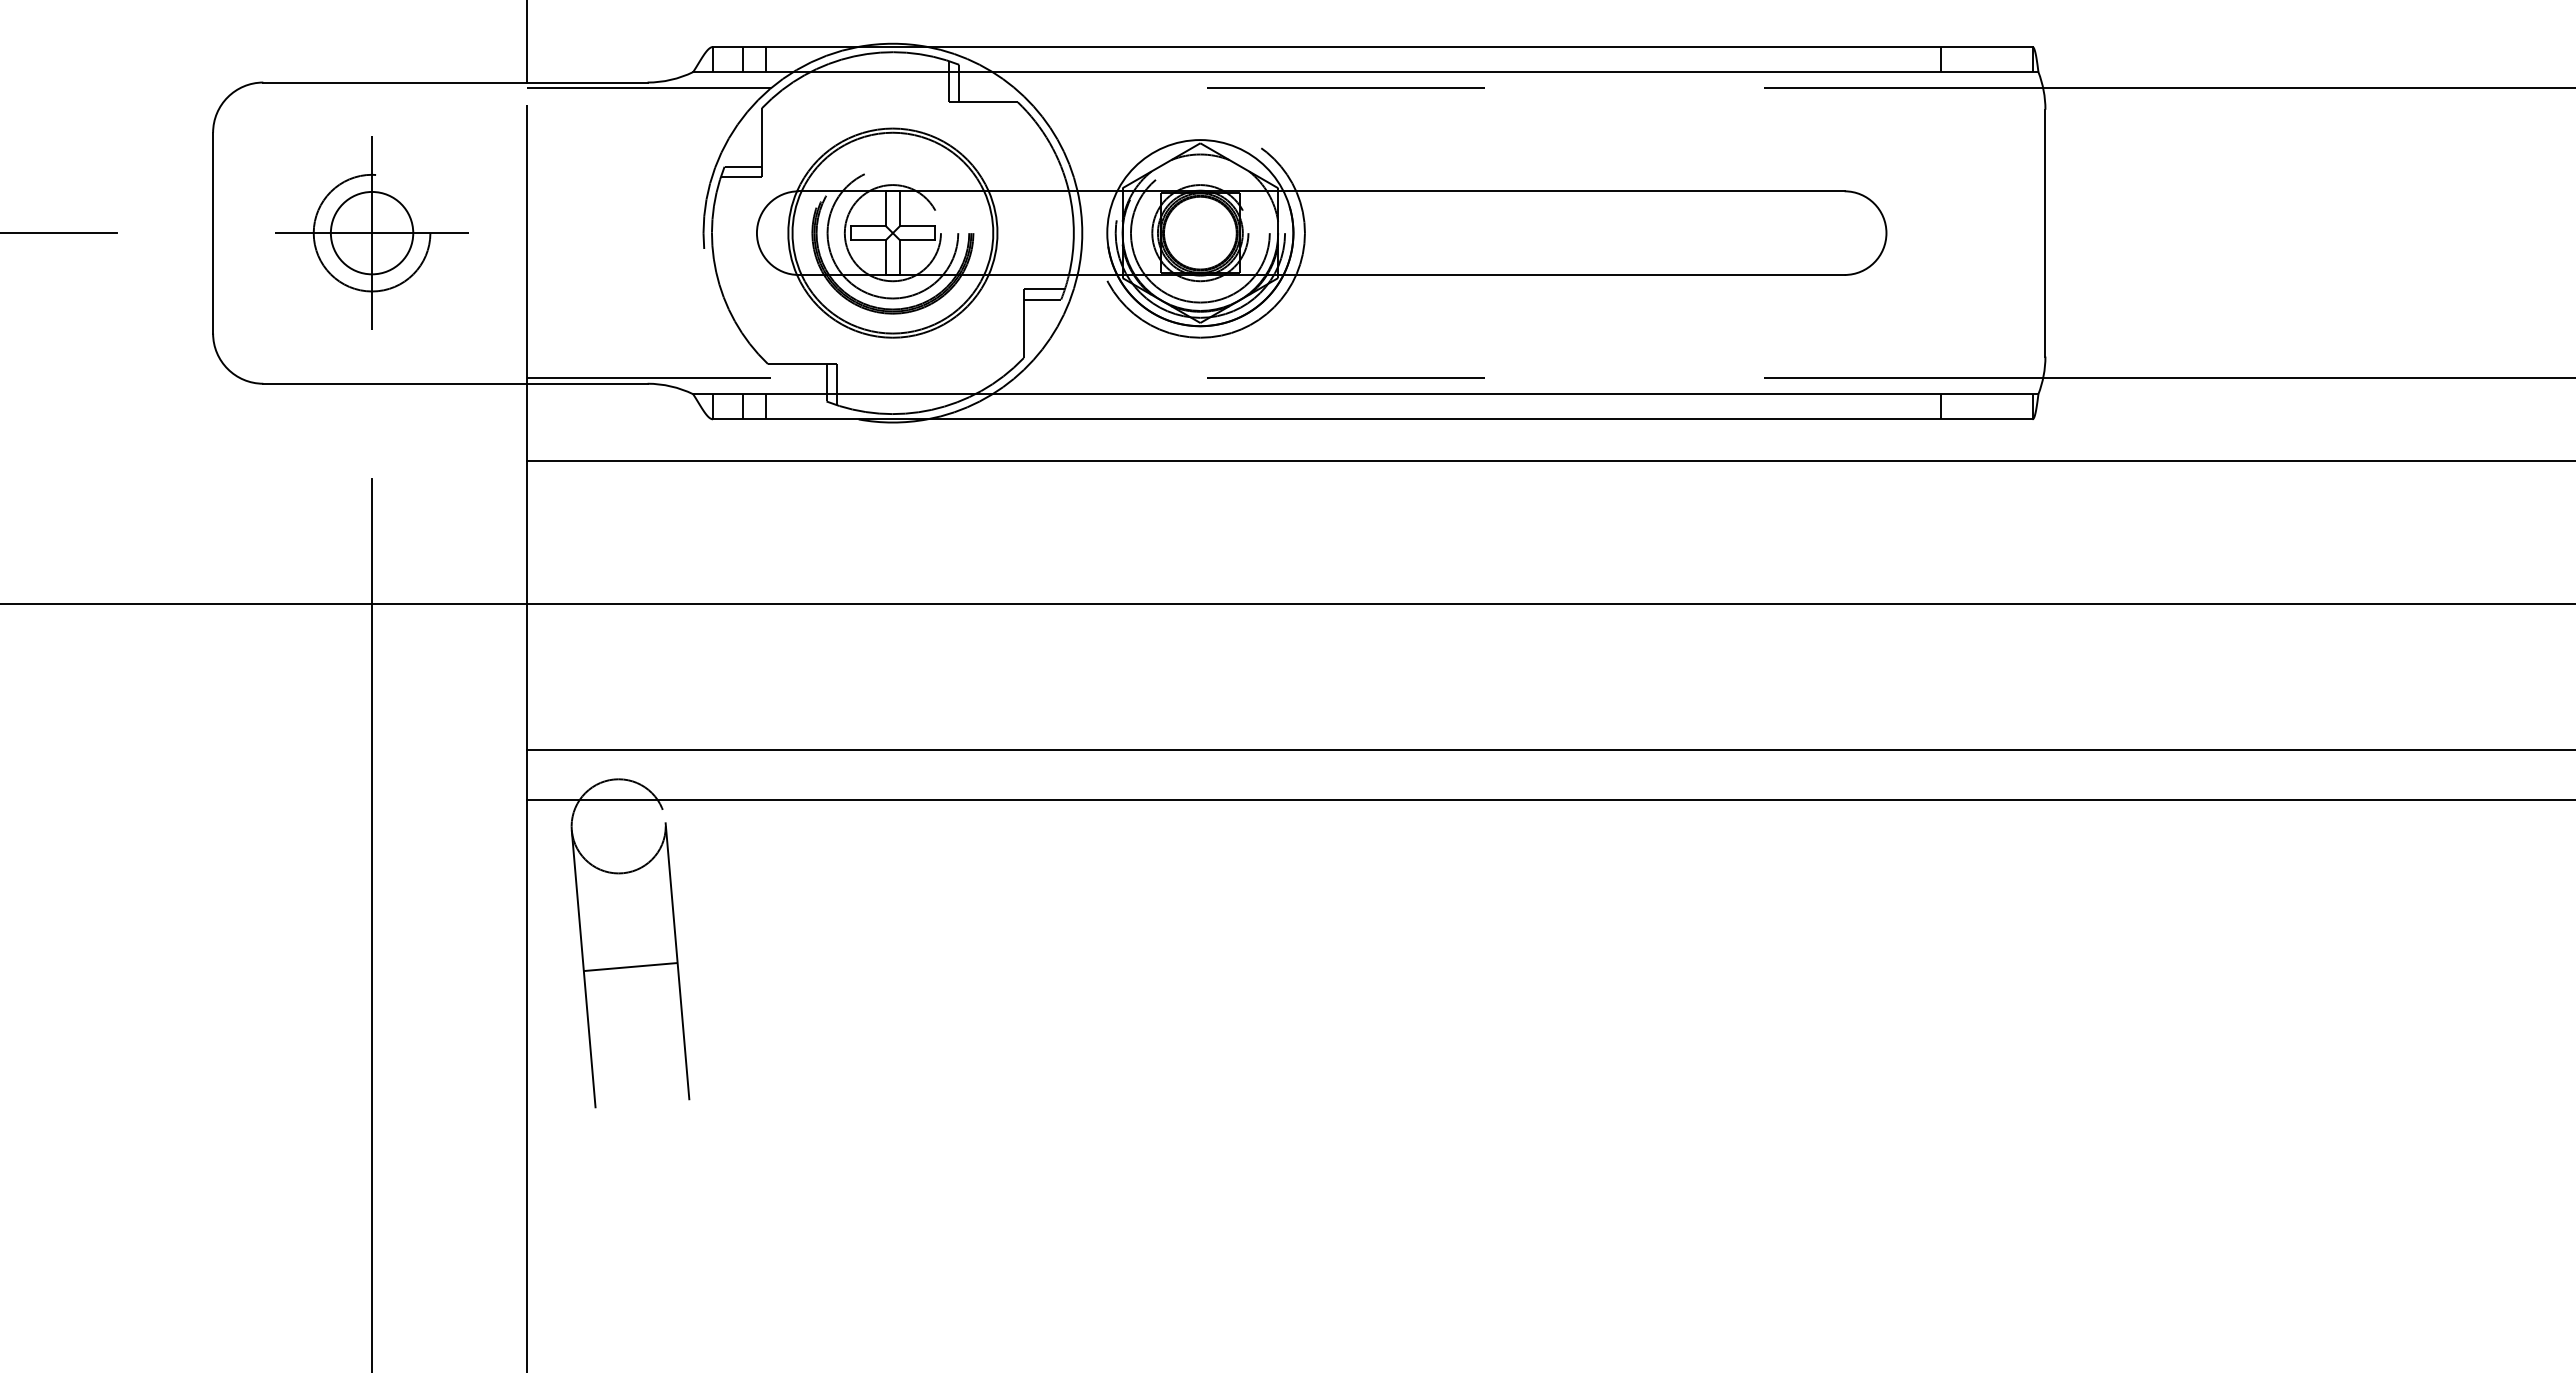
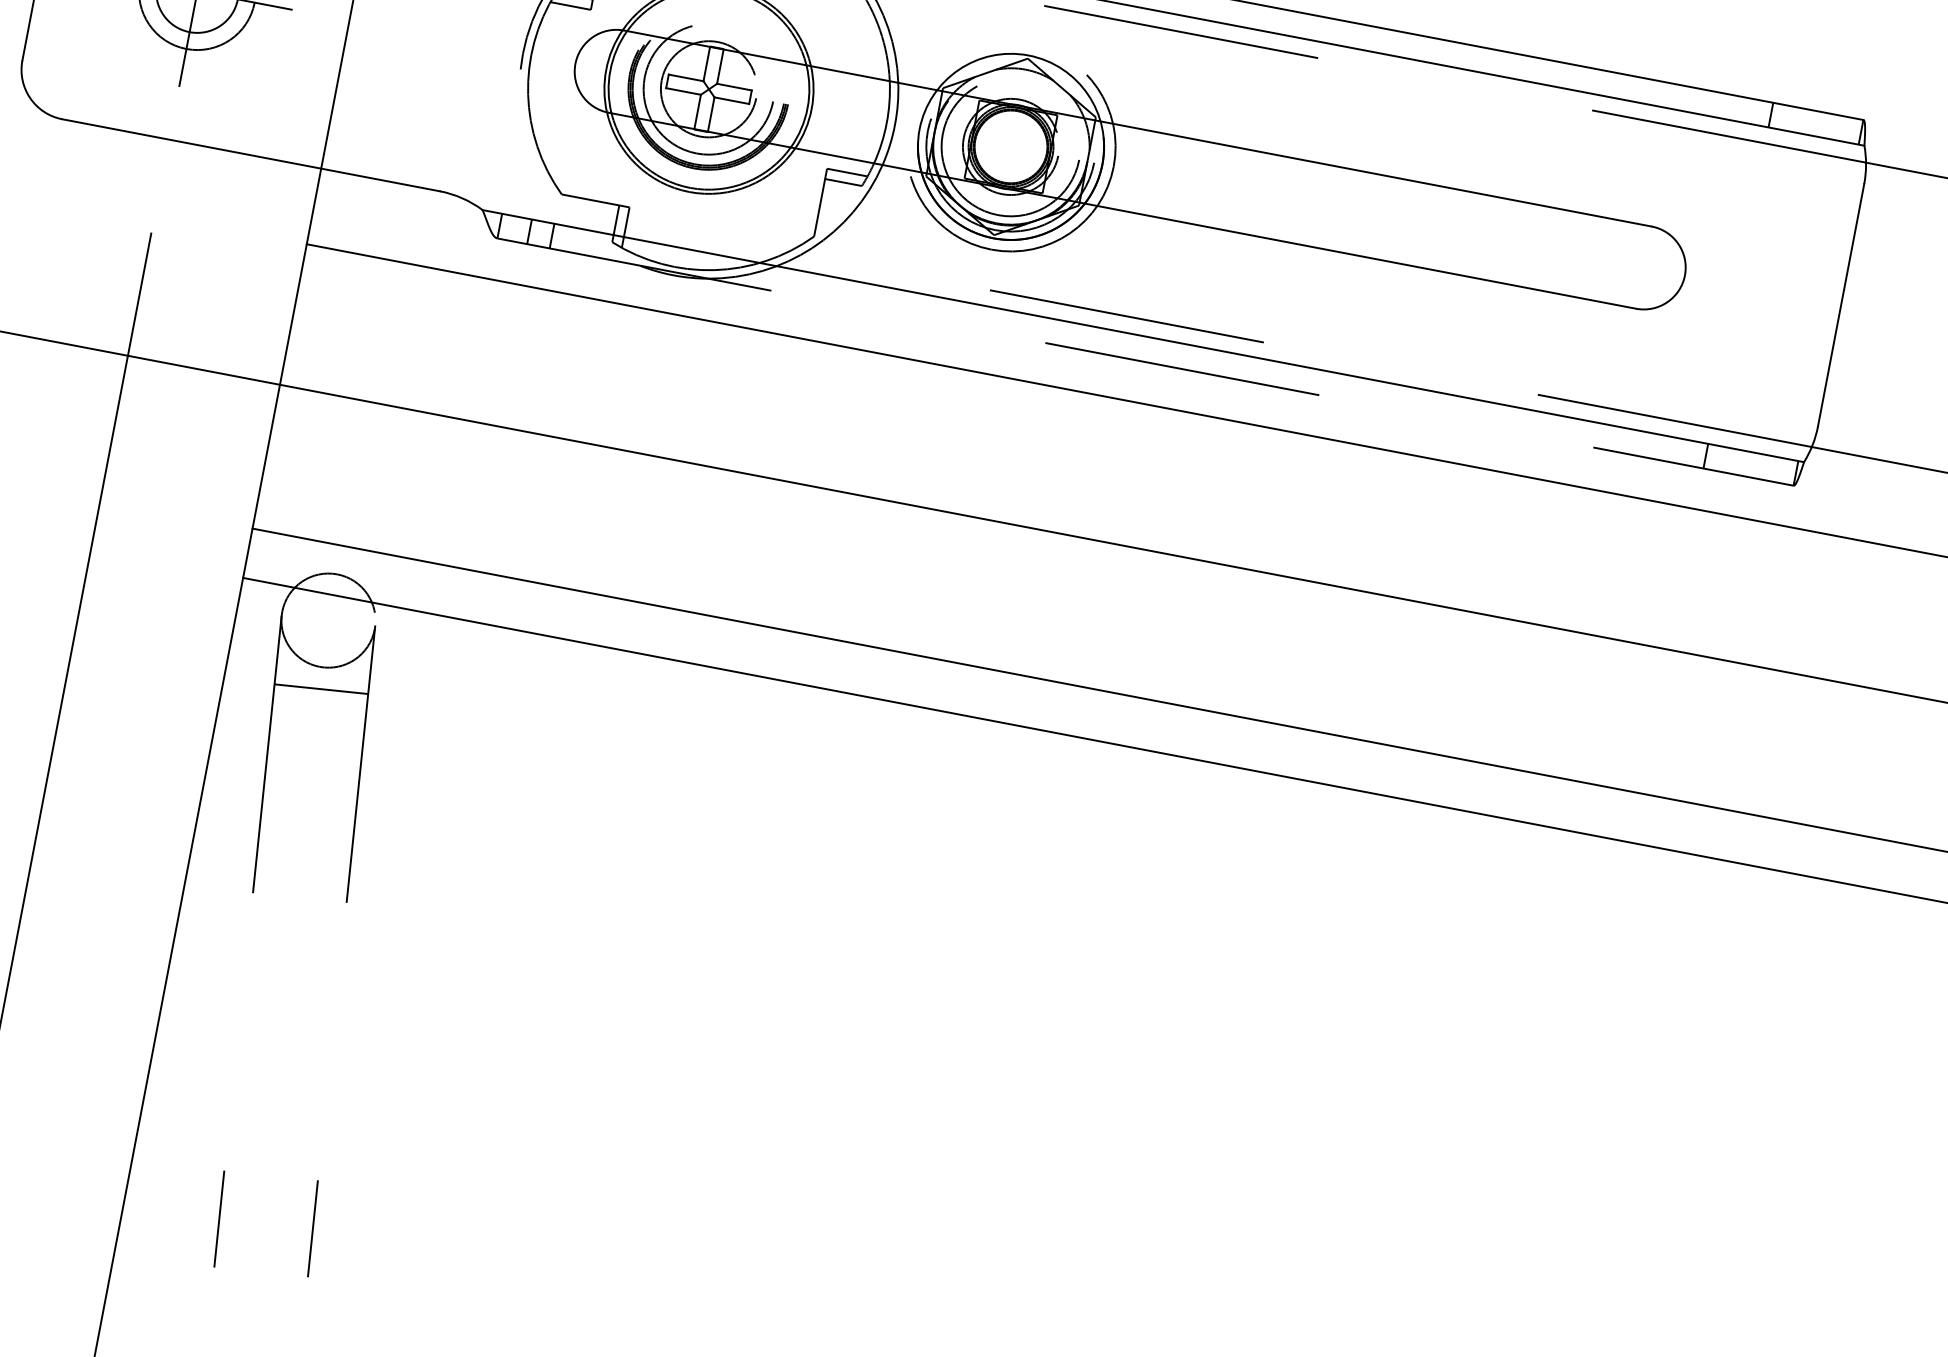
line: (648, 377) -> (441, 185), removed
line: (1372, 419) -> (1145, 362), solid -> dashed
line: (630, 967) -> (321, 689), moved

